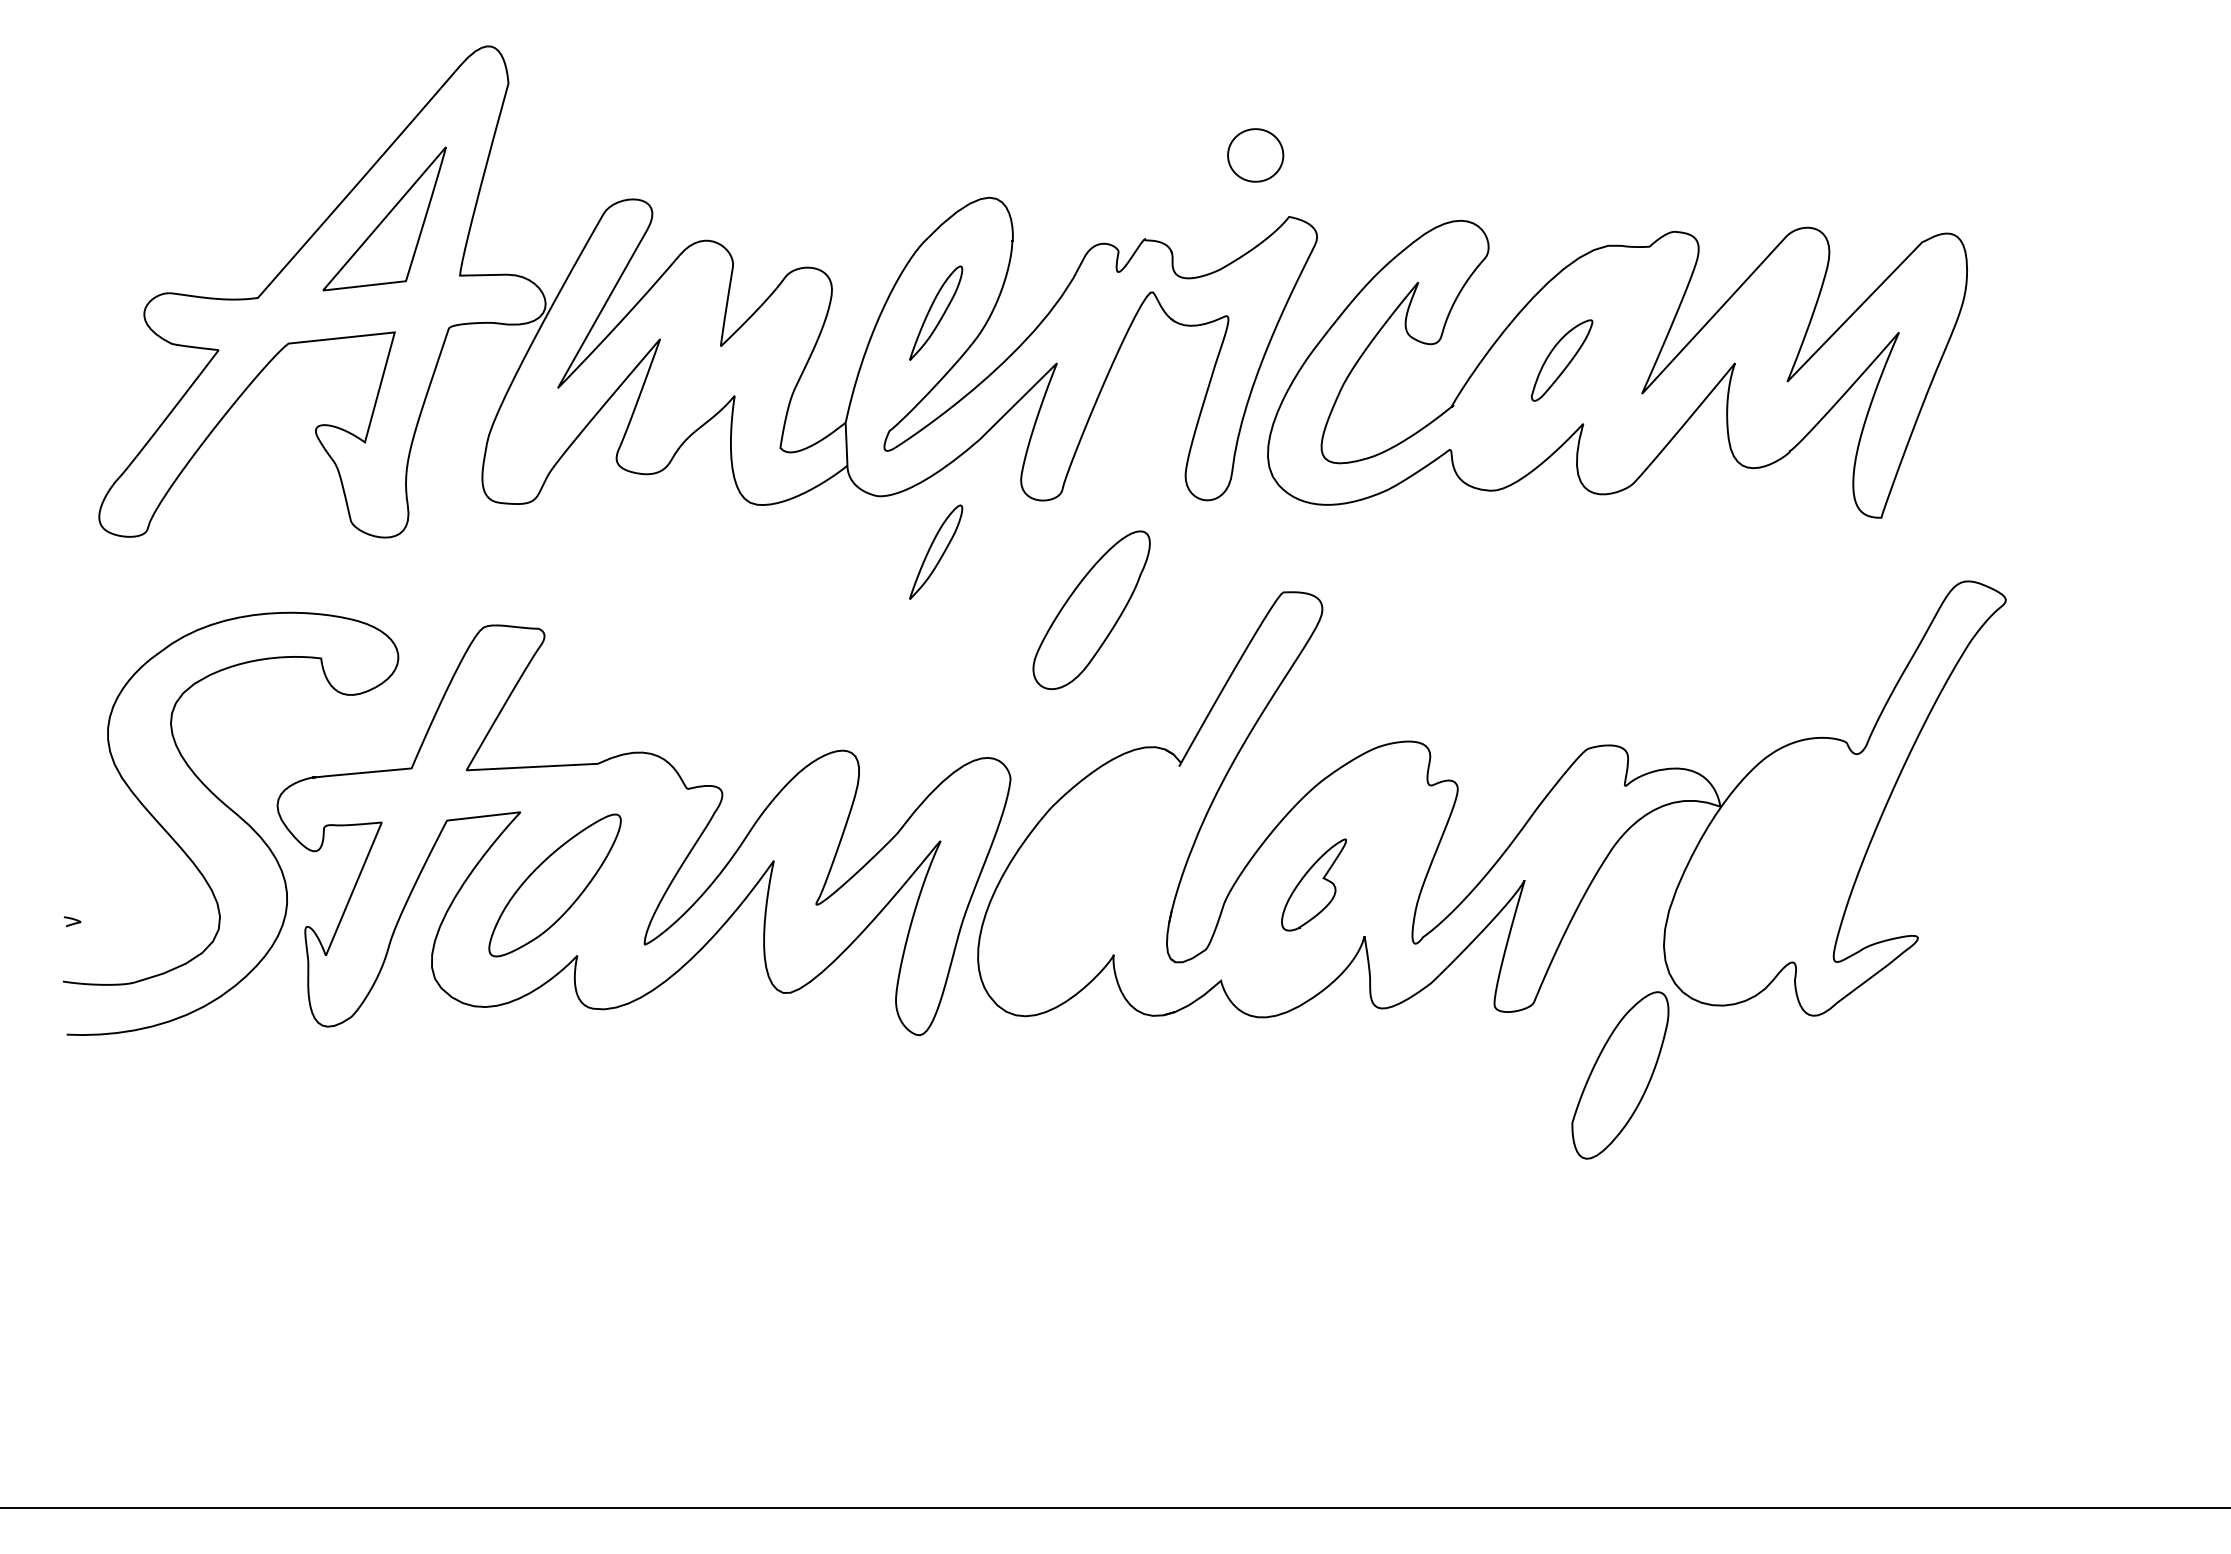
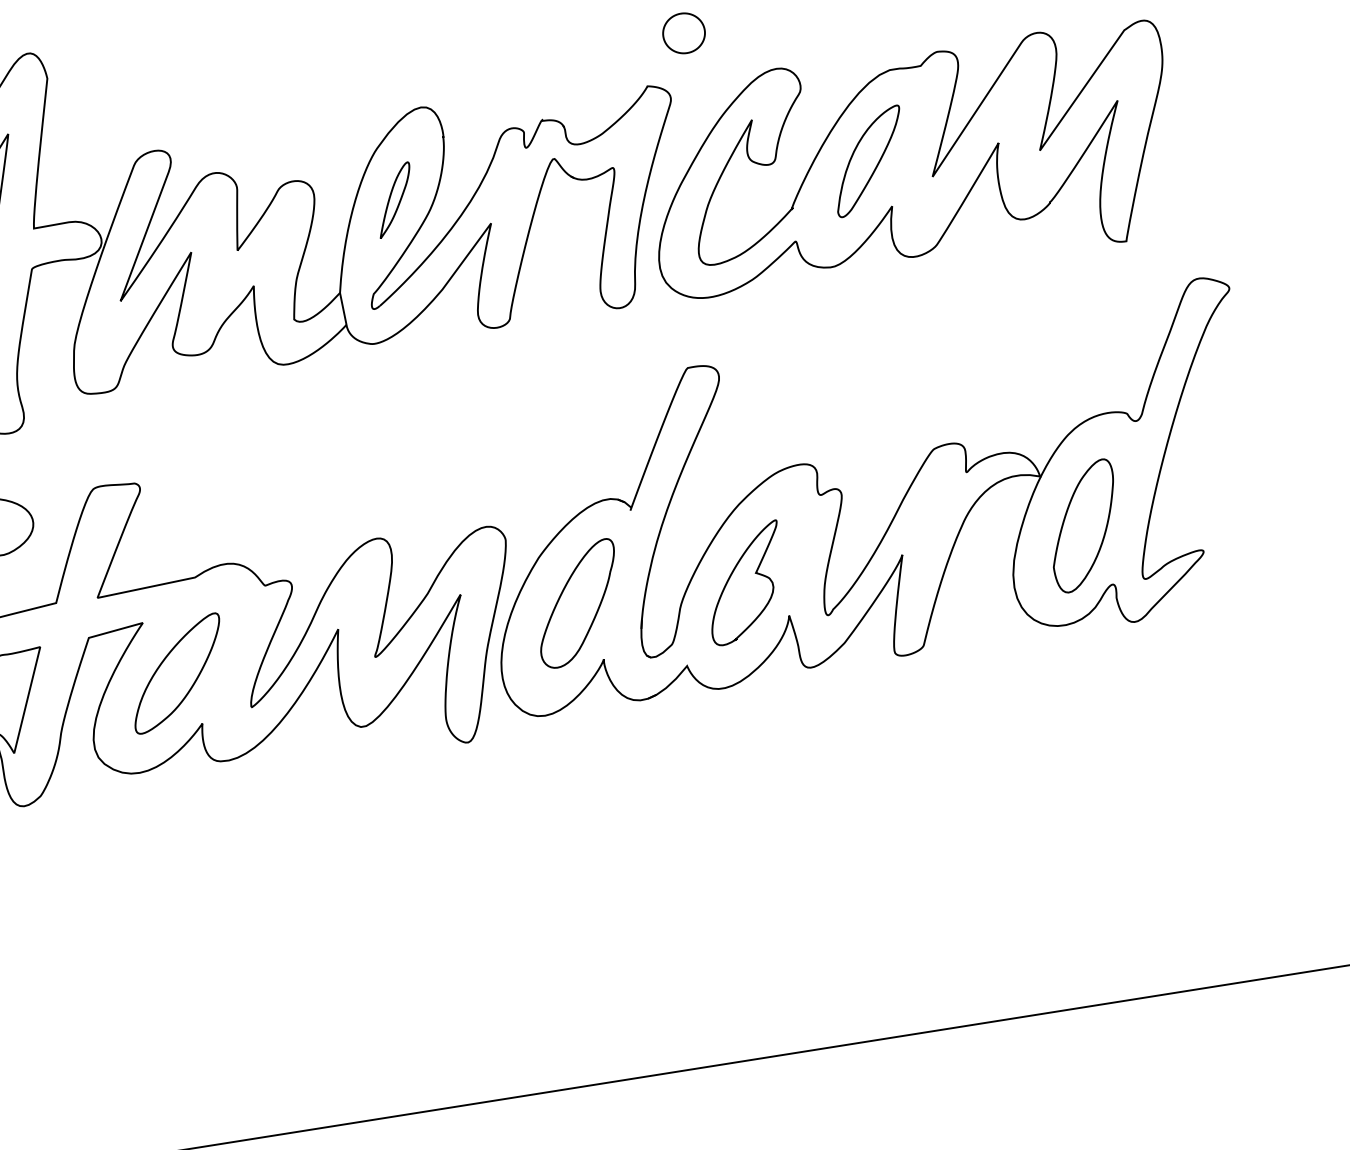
part: (1255, 155) -> (683, 33), moved
part: (1561, 360) -> (868, 161), size x1.67
part: (936, 551) -> (423, 378), removed
part: (1091, 610) -> (577, 604), moved
part: (1313, 884) -> (744, 583), size x1.67
part: (1620, 1075) -> (1084, 526), moved

